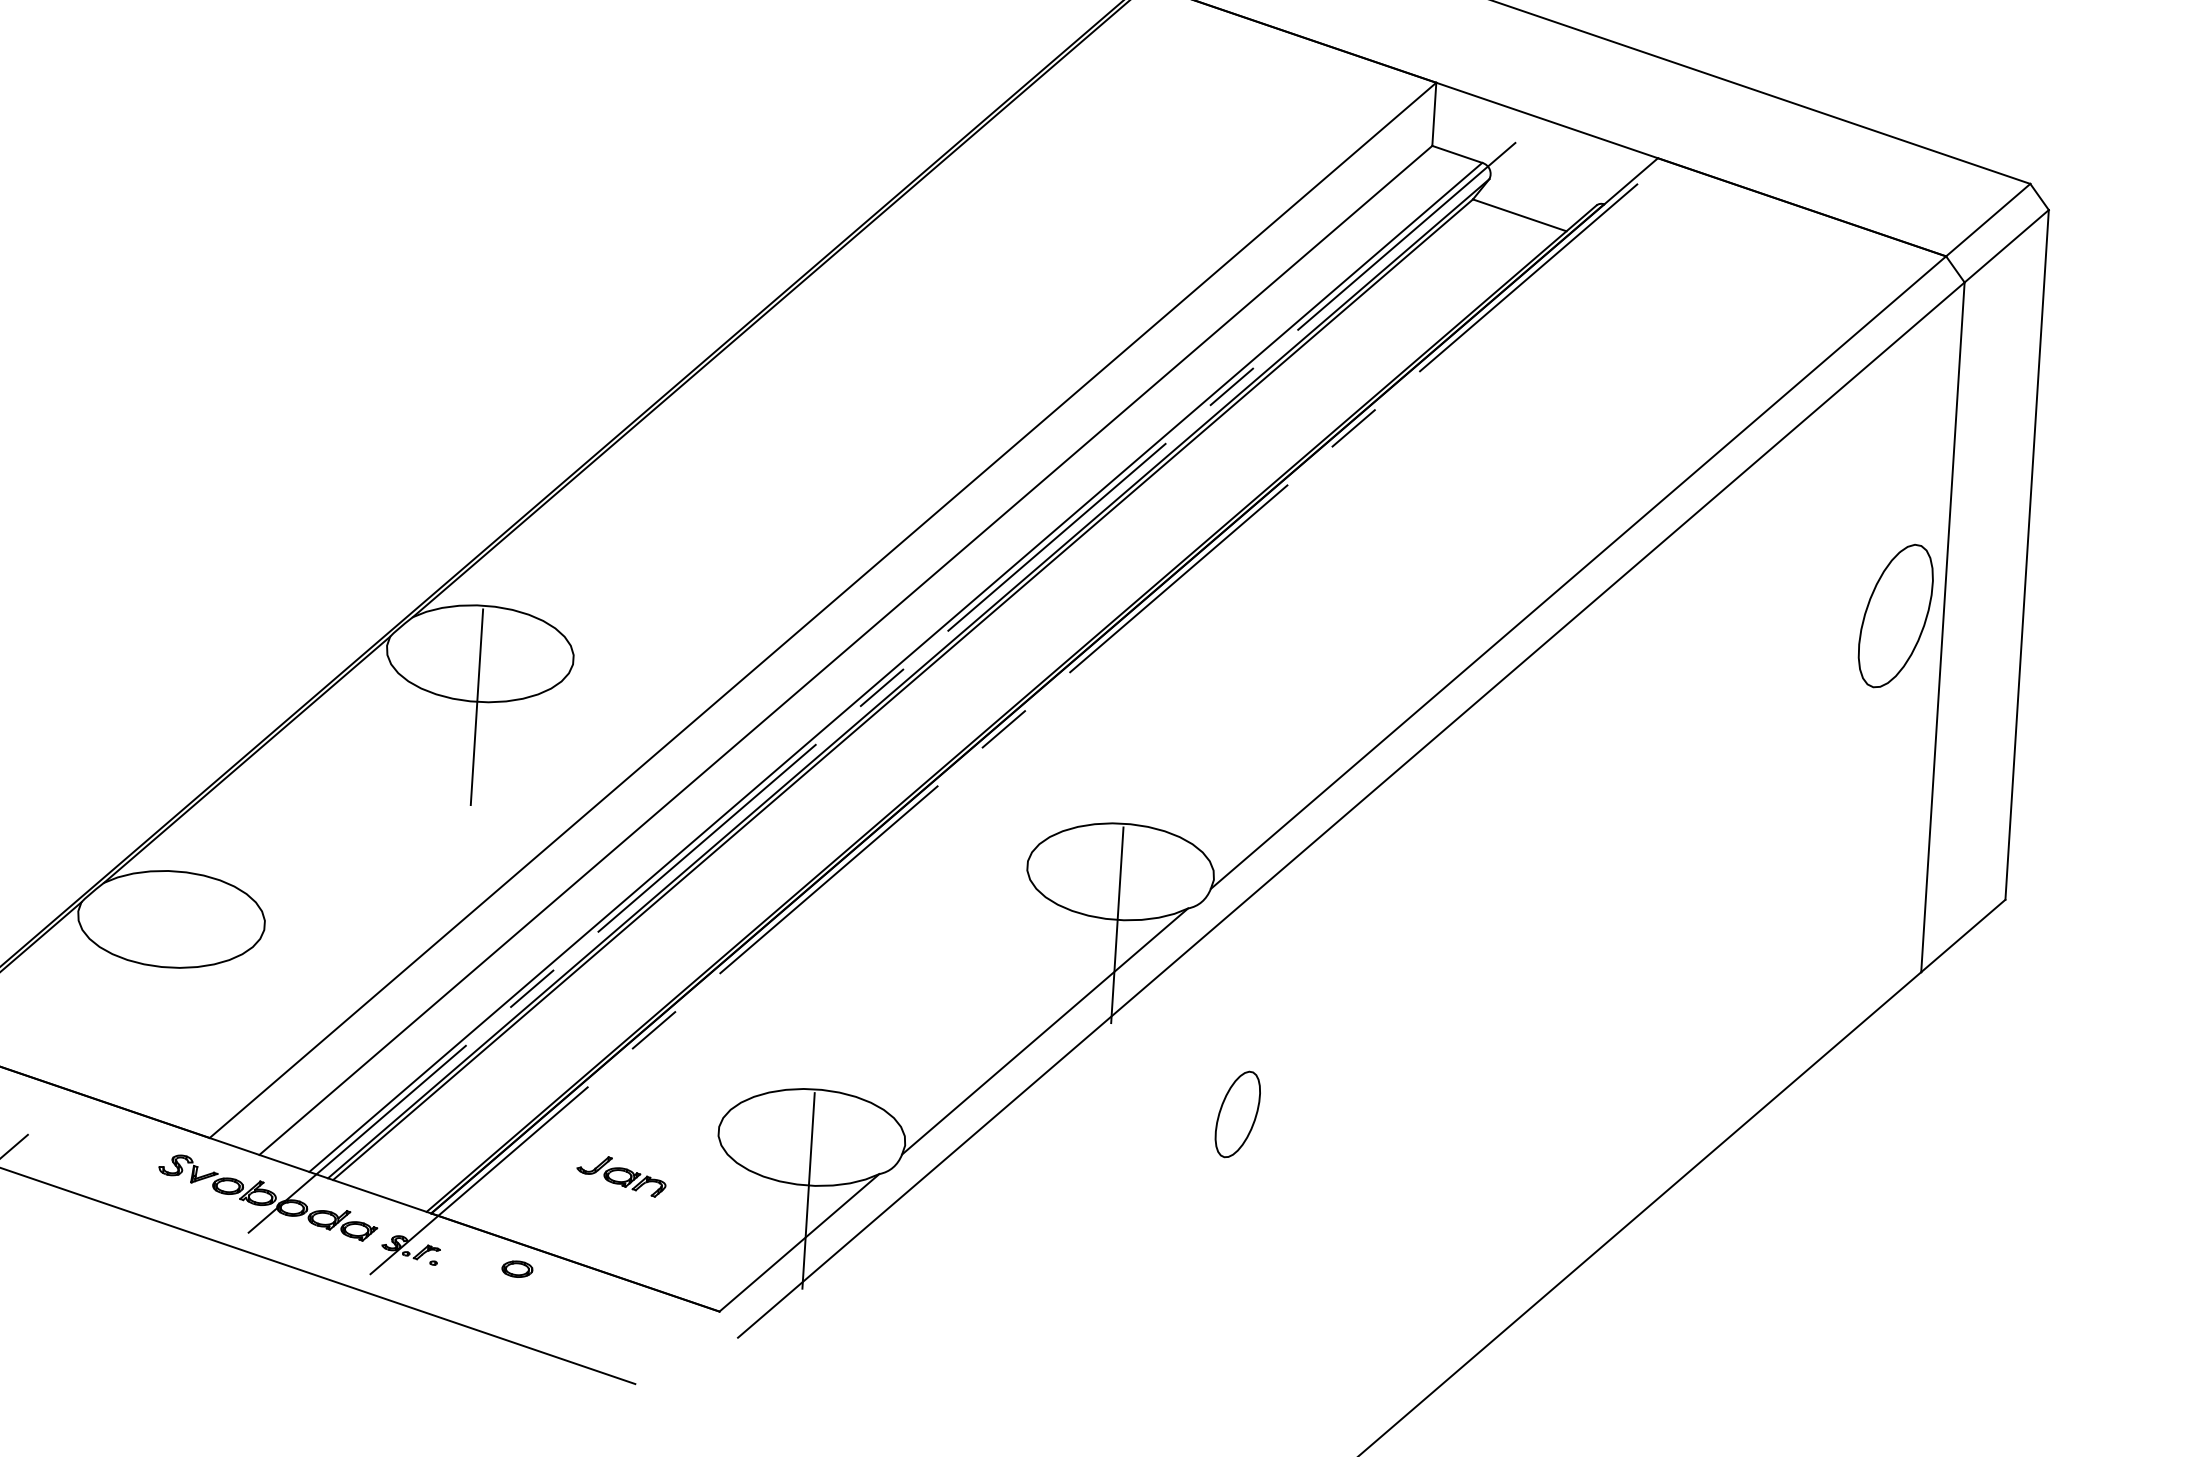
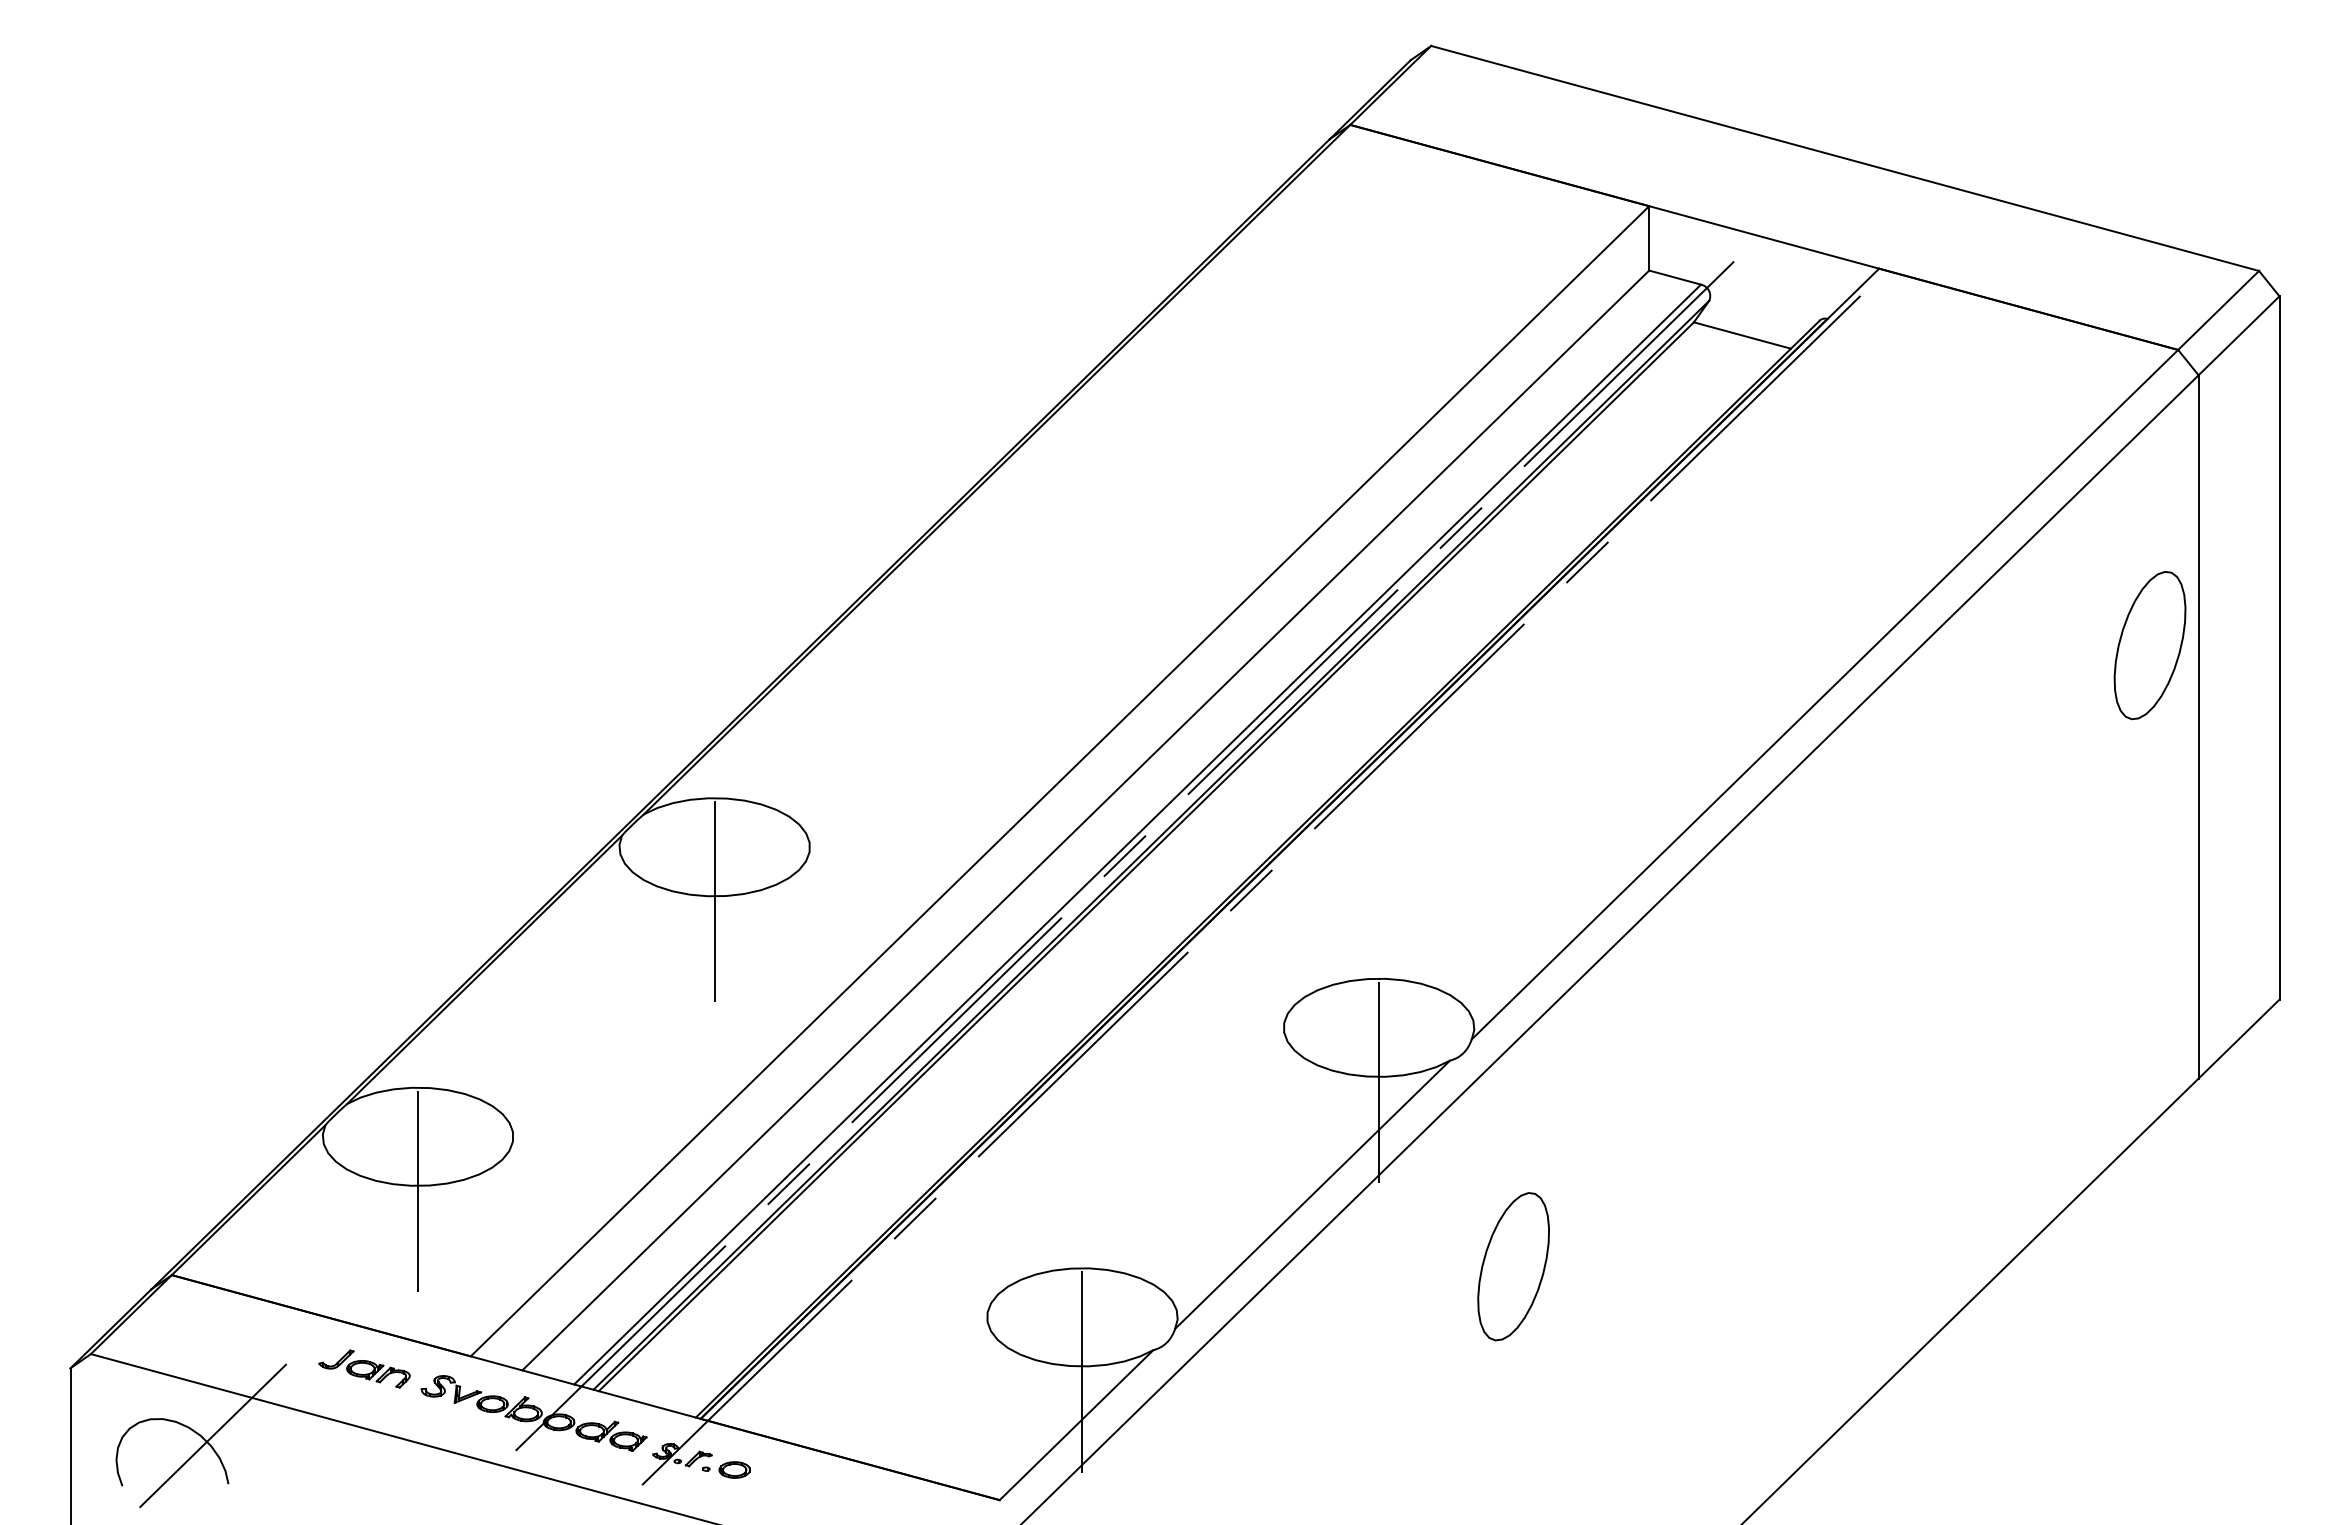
part: (1895, 616) -> (2149, 645), moved
line: (168, 972) -> (418, 1190), added
part: (1237, 1114) -> (1513, 1266), size x1.67
part: (621, 1175) -> (364, 1368), moved
part: (517, 1268) -> (734, 1469), moved

